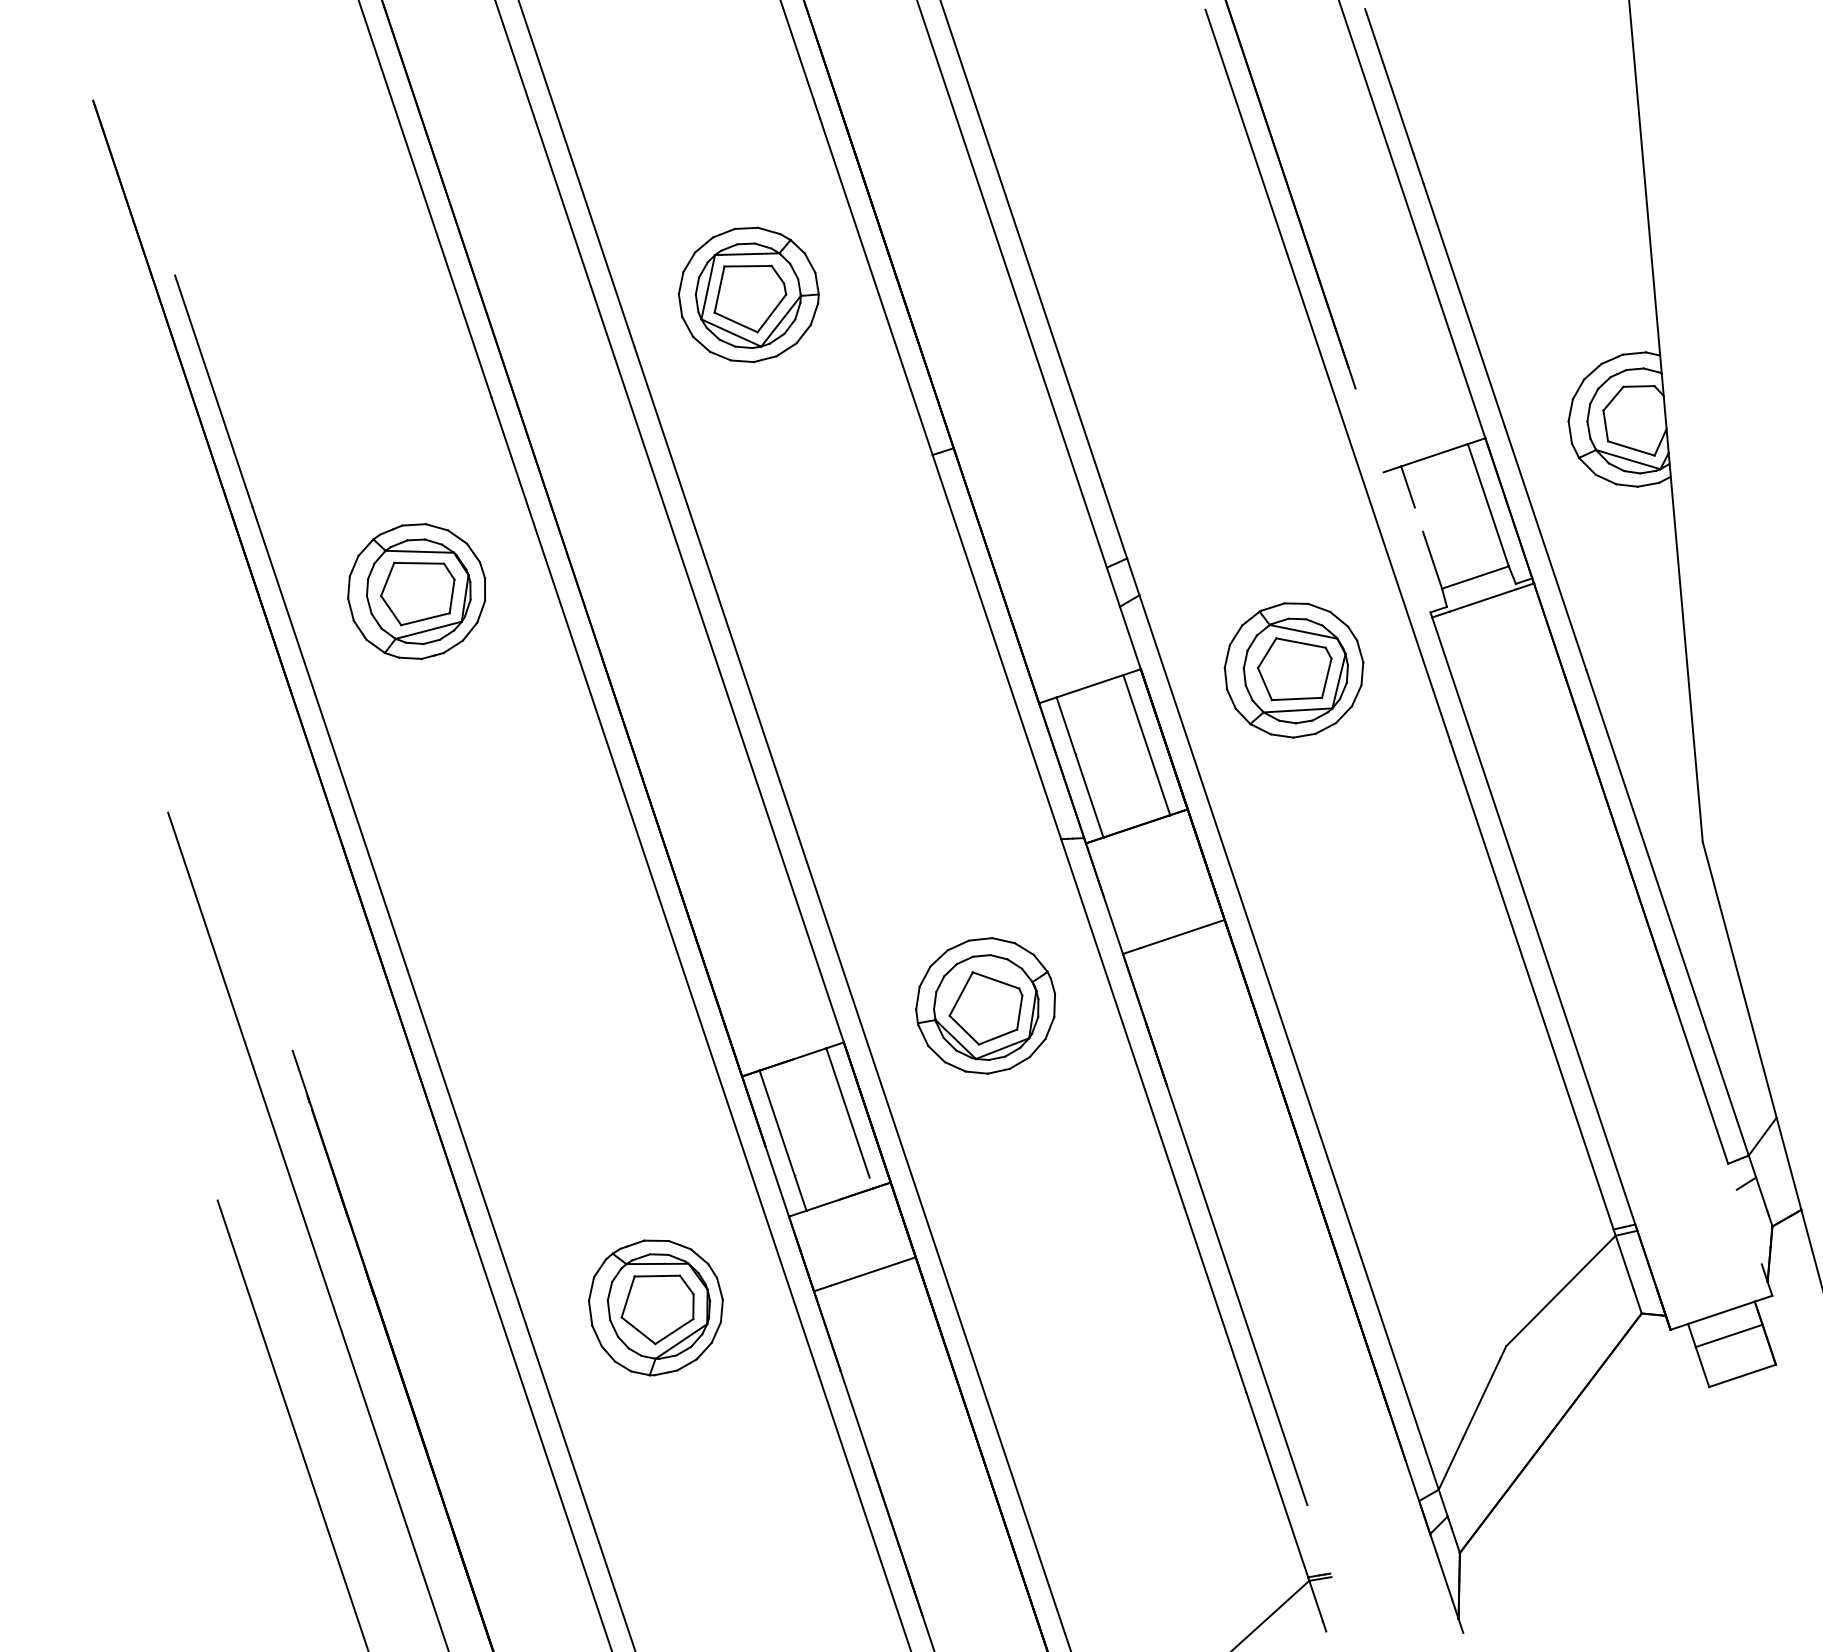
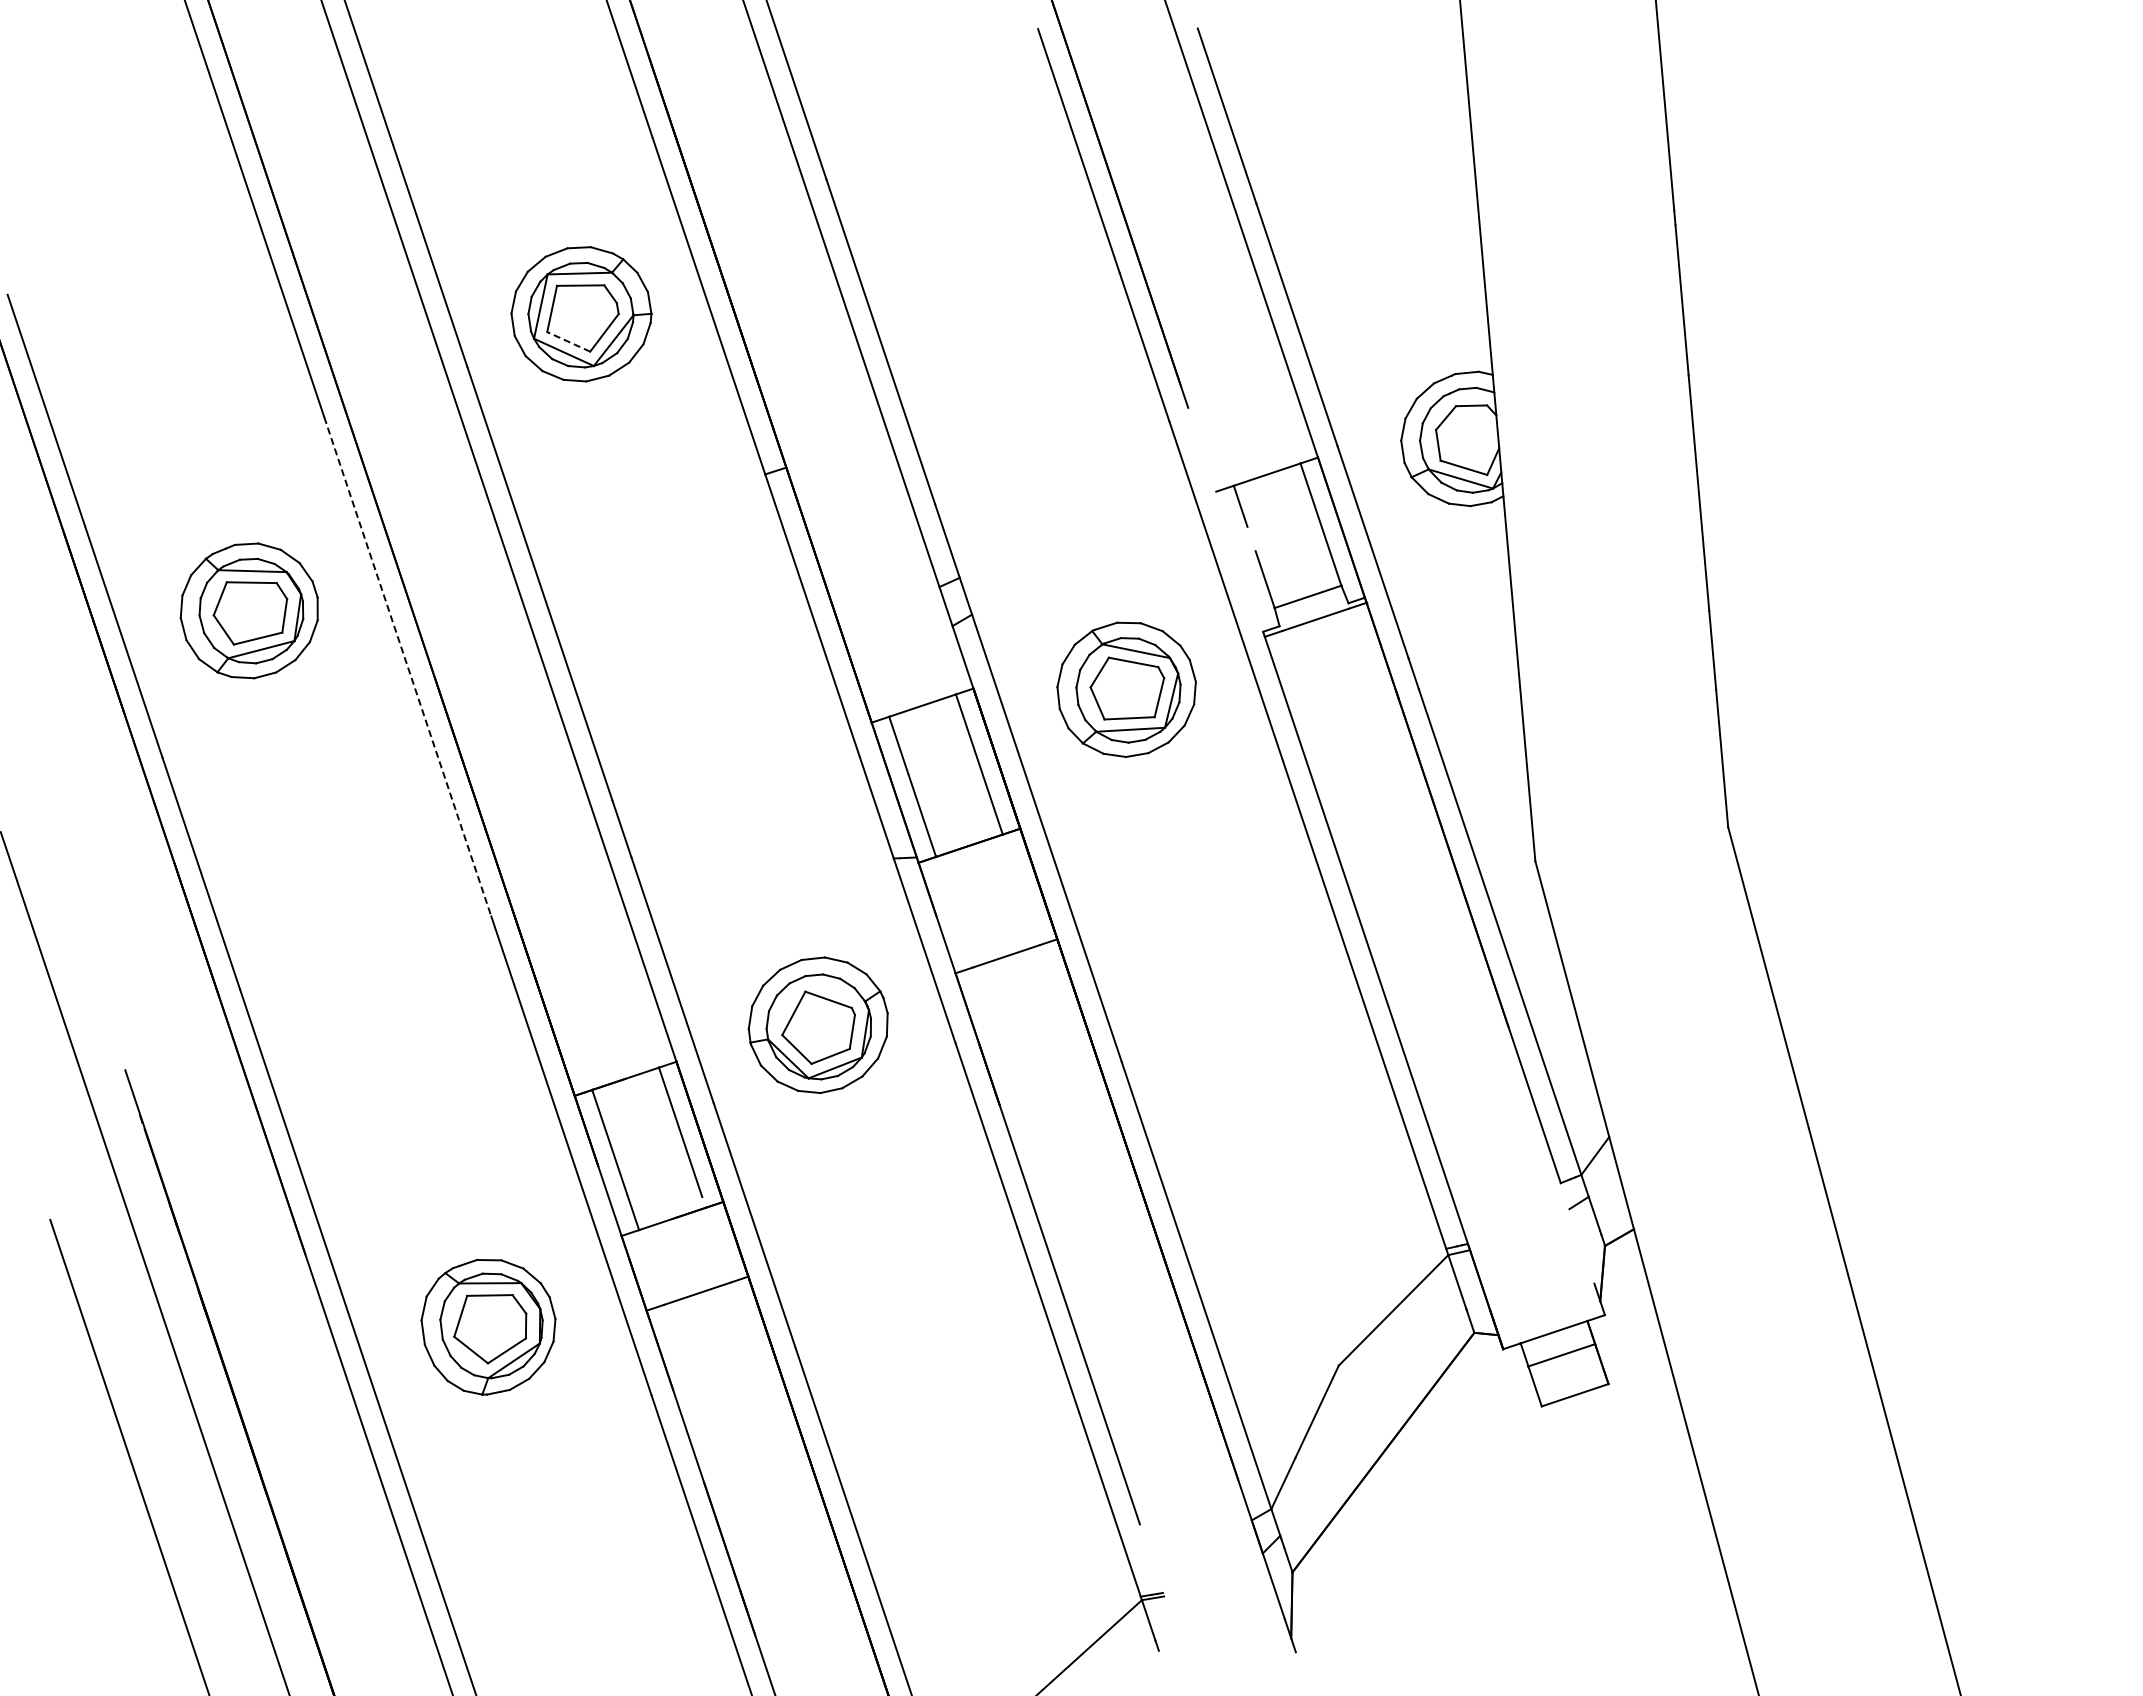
line: (735, 322) -> (568, 341), solid -> dashed
line: (574, 648) -> (407, 667), solid -> dashed

